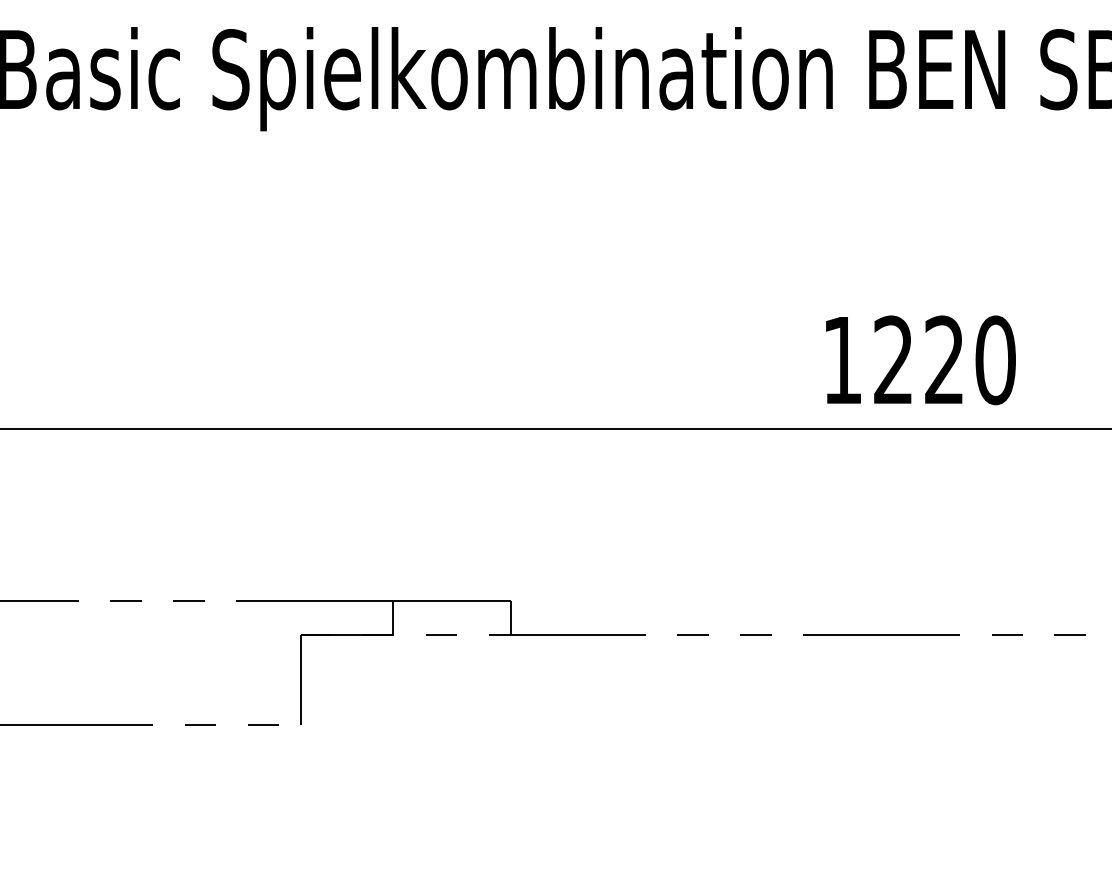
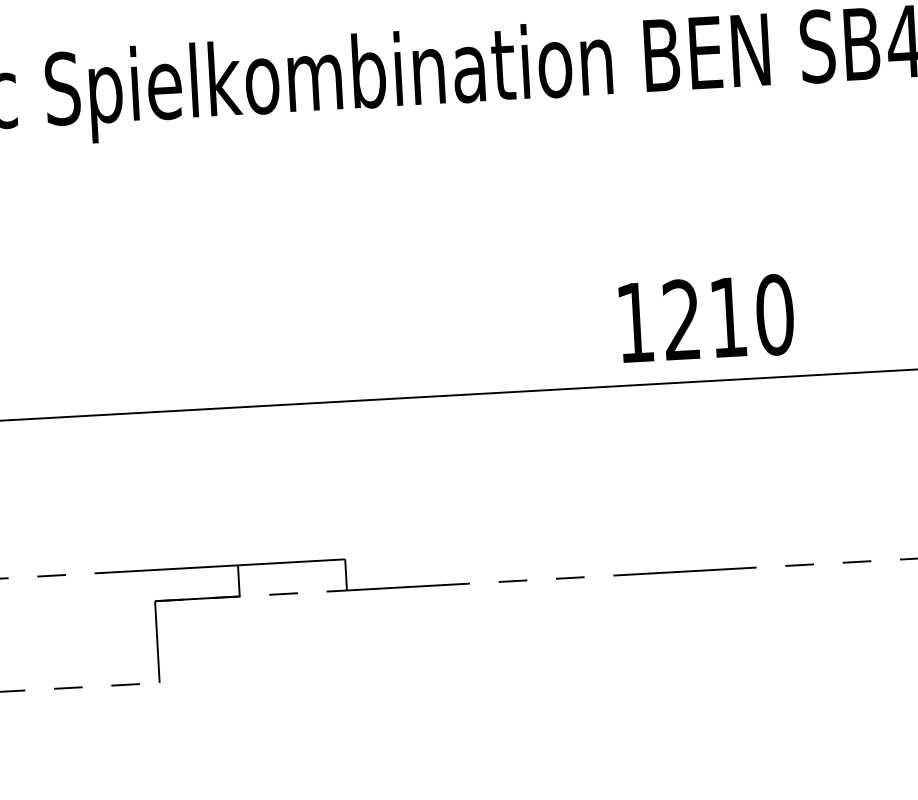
text: (943, 359) -> (727, 316), 1220 -> 1210

